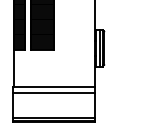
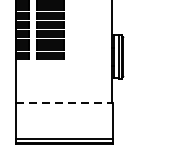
line: (54, 86) -> (64, 102), solid -> dashed
line: (54, 92) -> (64, 109), removed

